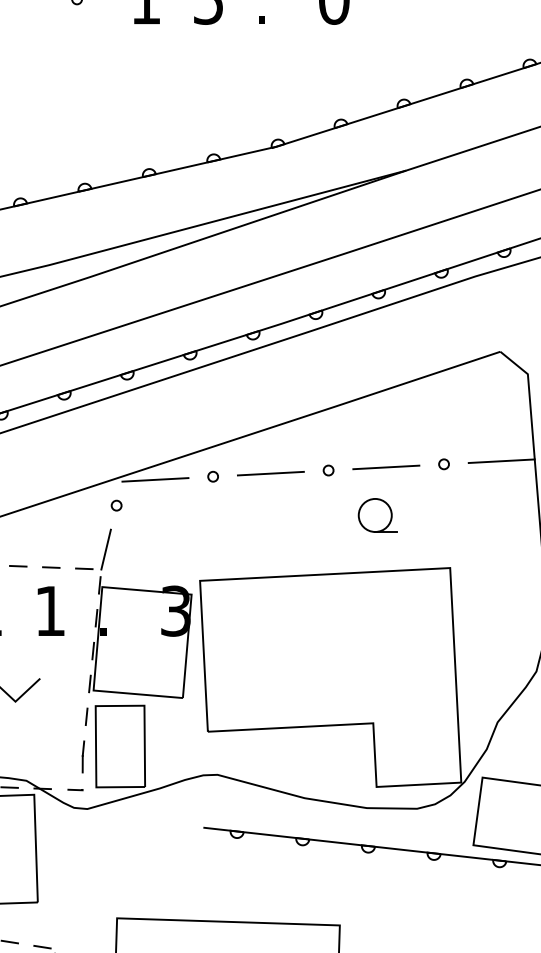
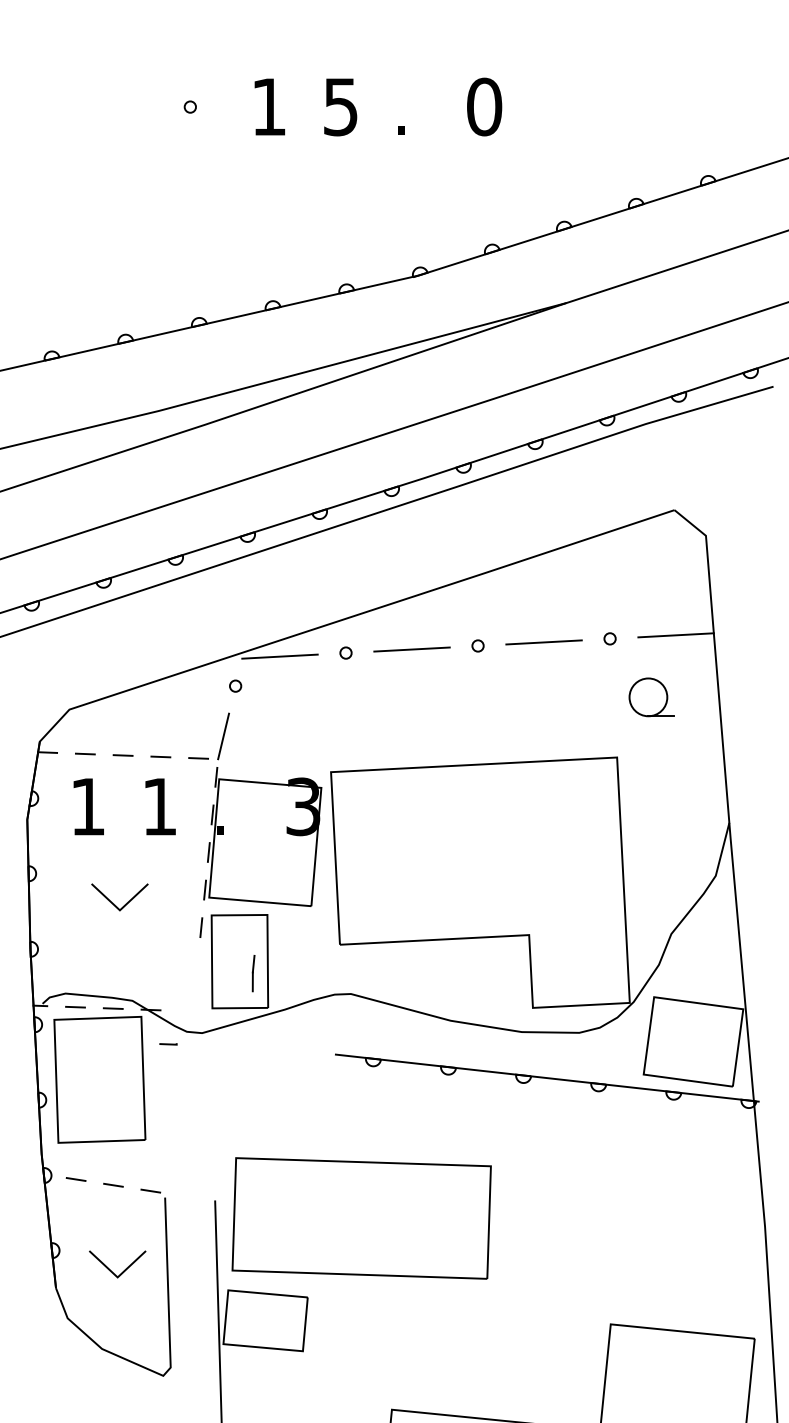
part: (377, 515) -> (651, 697), moved
line: (83, 756) -> (253, 973), moved
line: (75, 790) -> (168, 1044), moved

